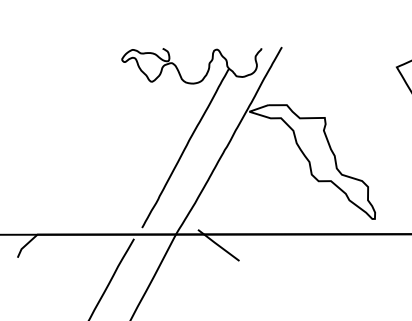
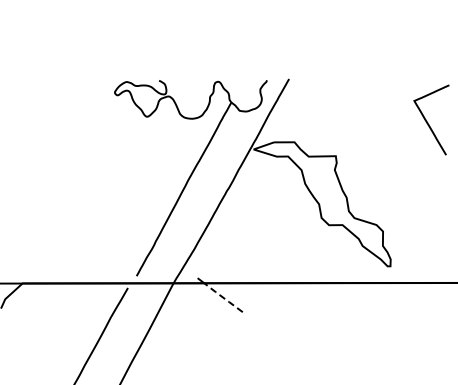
line: (220, 247) -> (222, 297), solid -> dashed

